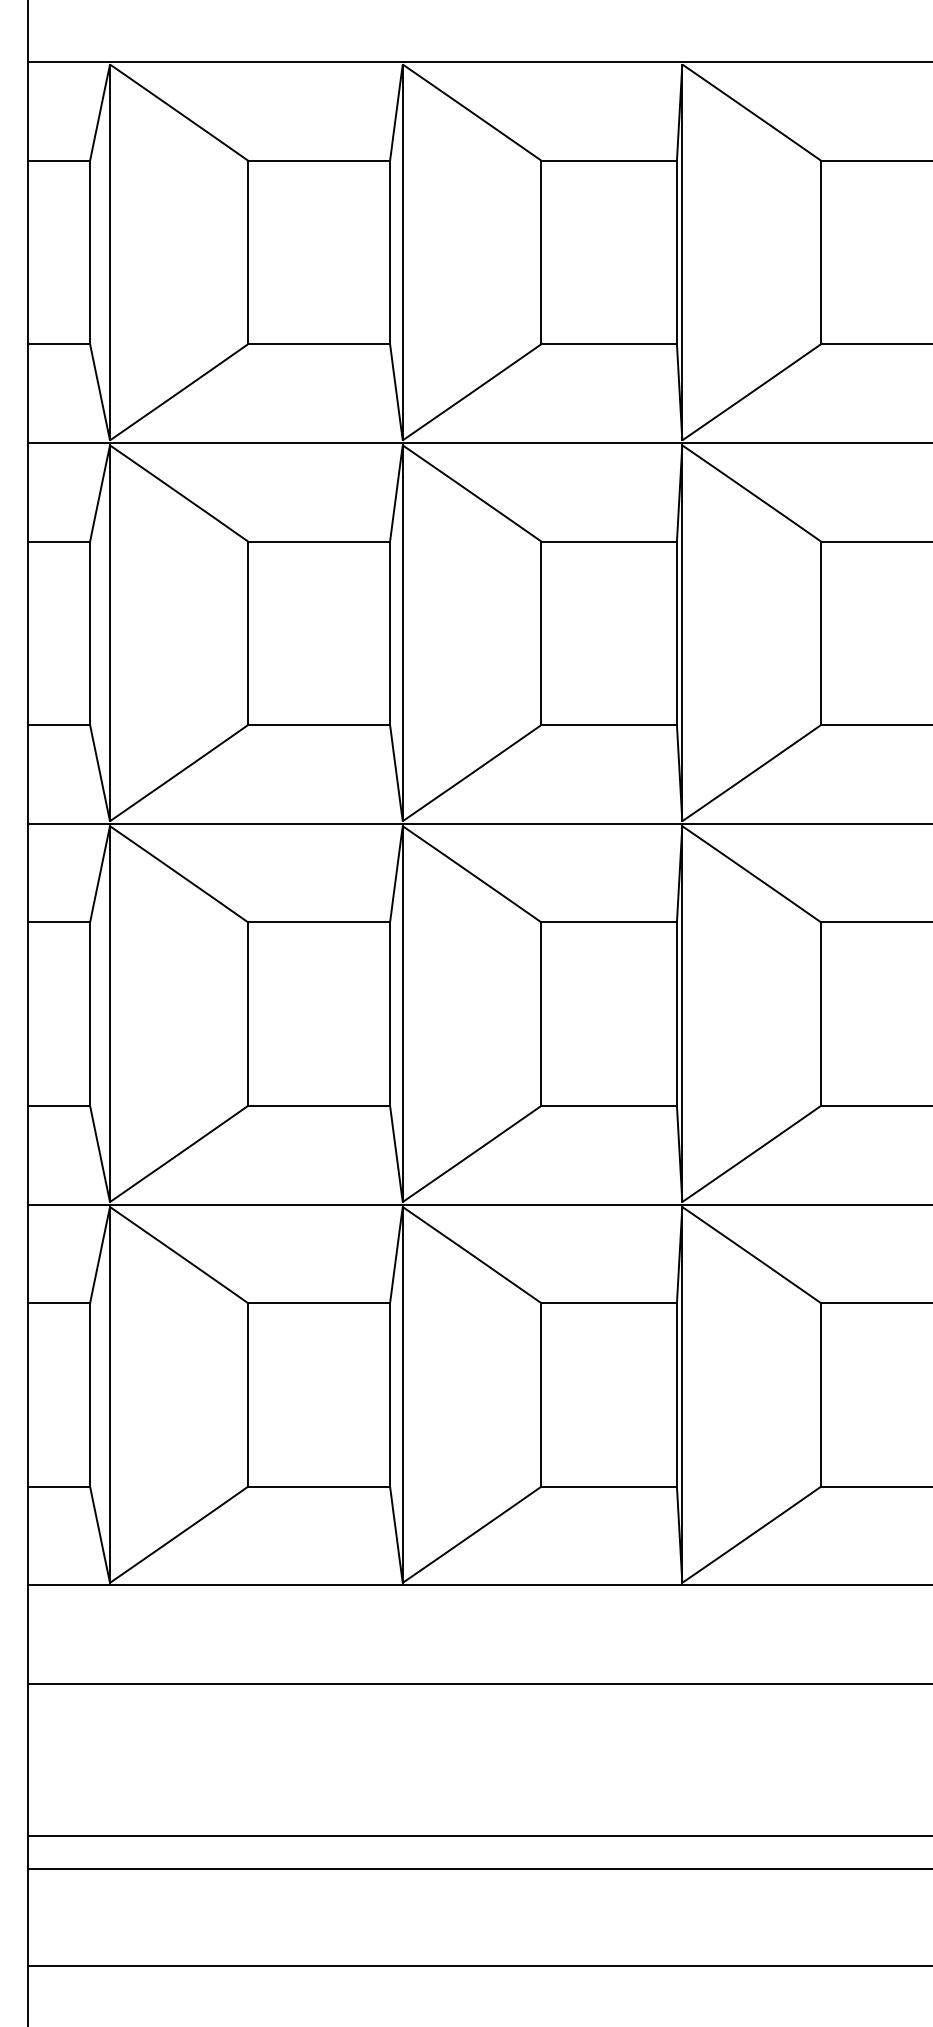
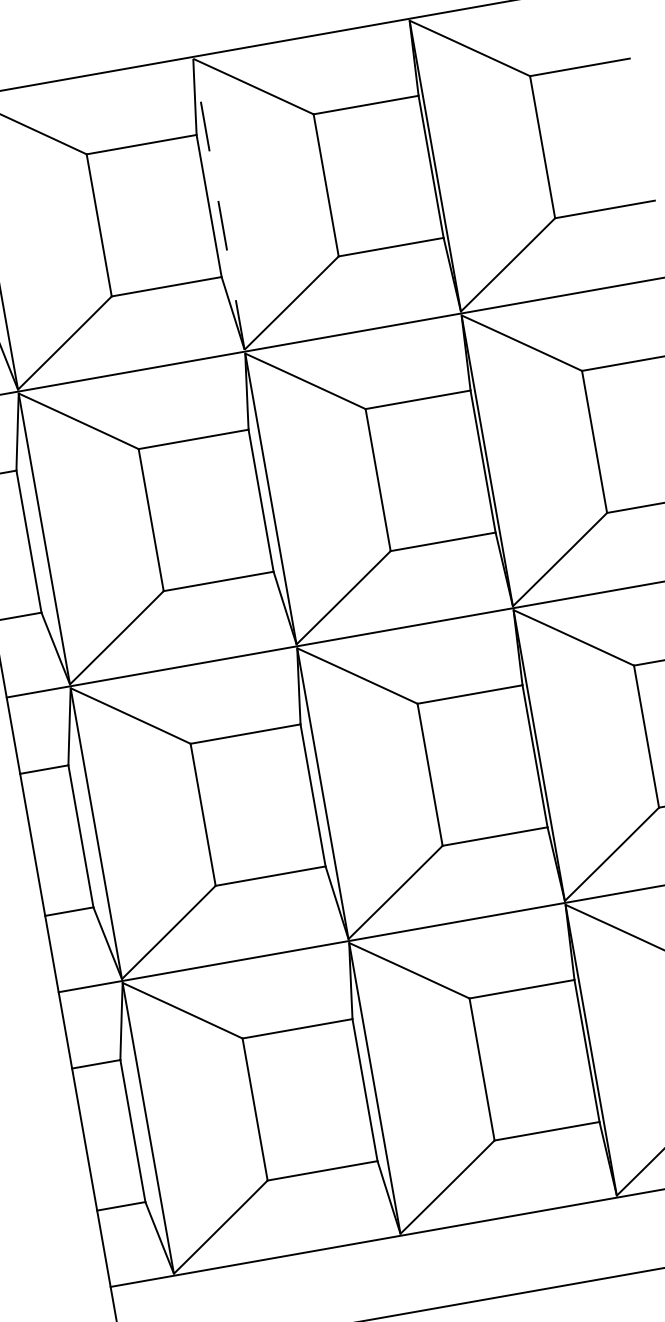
line: (402, 252) -> (218, 204), solid -> dashed

